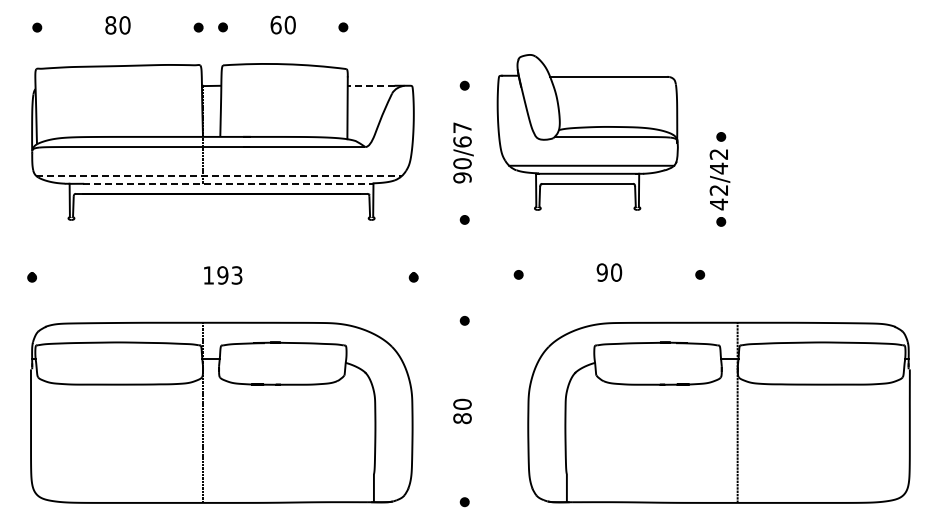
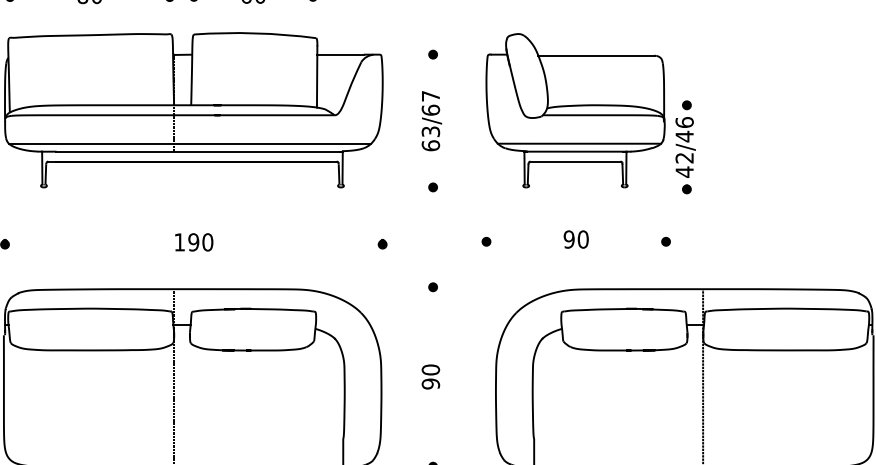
line: (370, 85) -> (339, 54), dashed -> solid
part: (587, 132) -> (575, 110), moved
text: (718, 153) -> (684, 121), 42/42 -> 42/46
text: (462, 170) -> (430, 138), 90/67 -> 63/67
line: (219, 175) -> (190, 143), dashed -> solid
line: (226, 183) -> (197, 151), dashed -> solid
text: (236, 275) -> (207, 242), 193 -> 190
text: (462, 418) -> (430, 383), 80 -> 90

